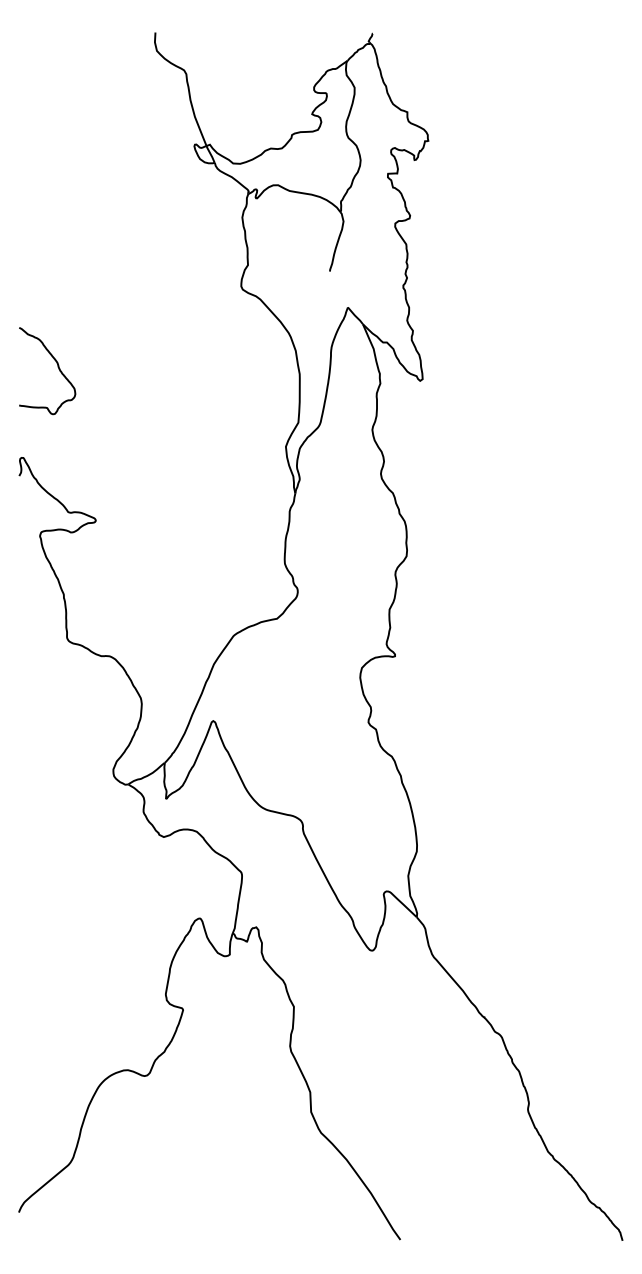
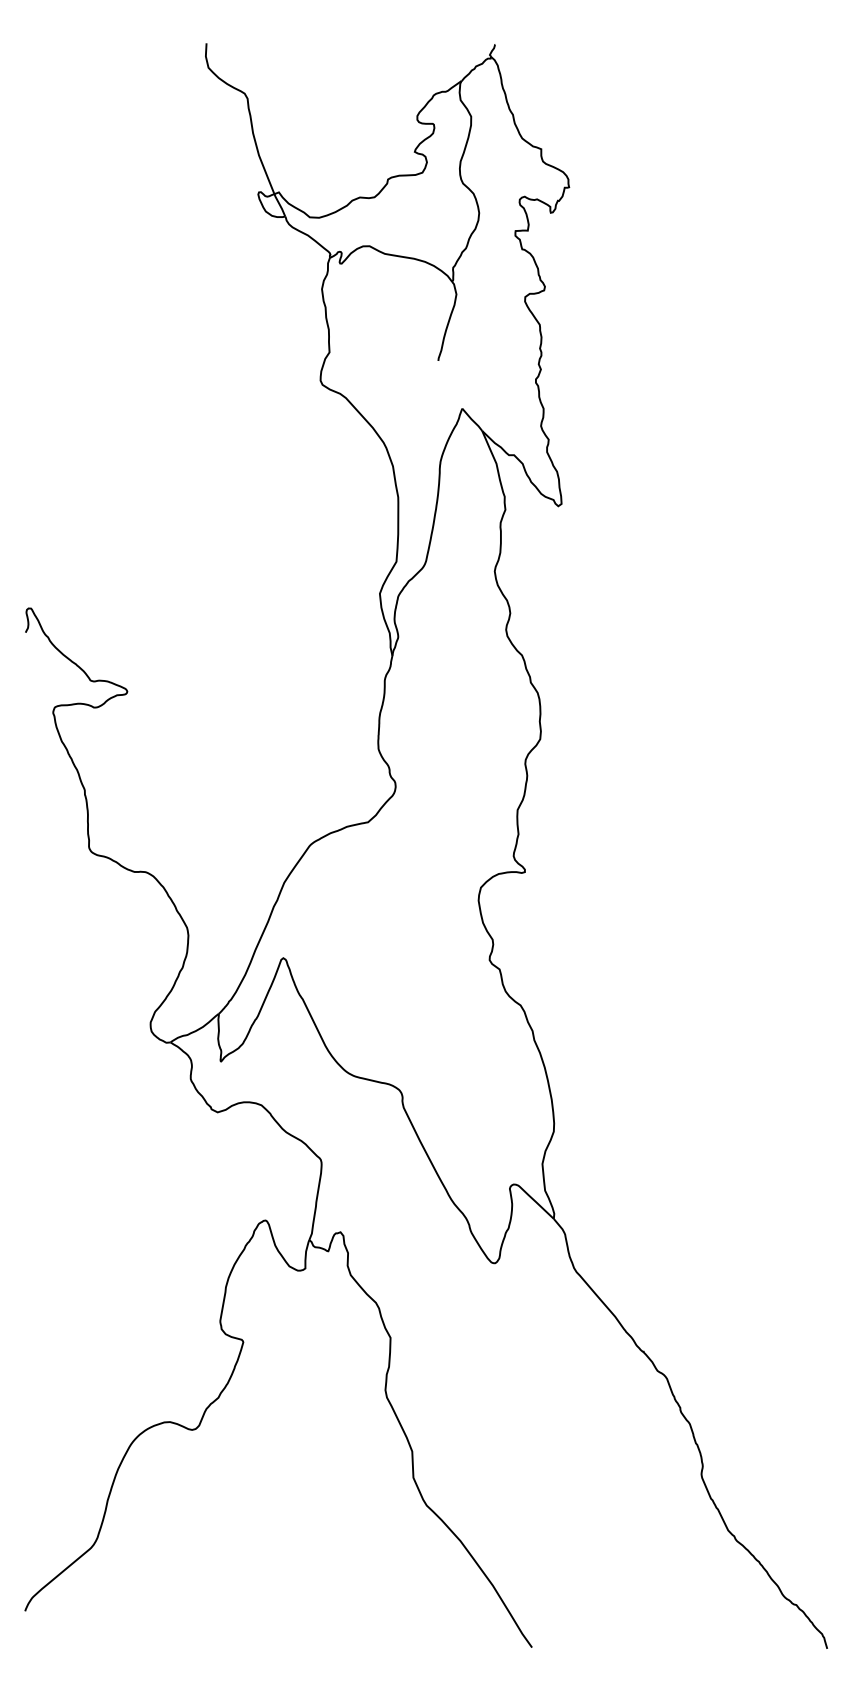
curve: (57, 366) -> (76, 487), removed

